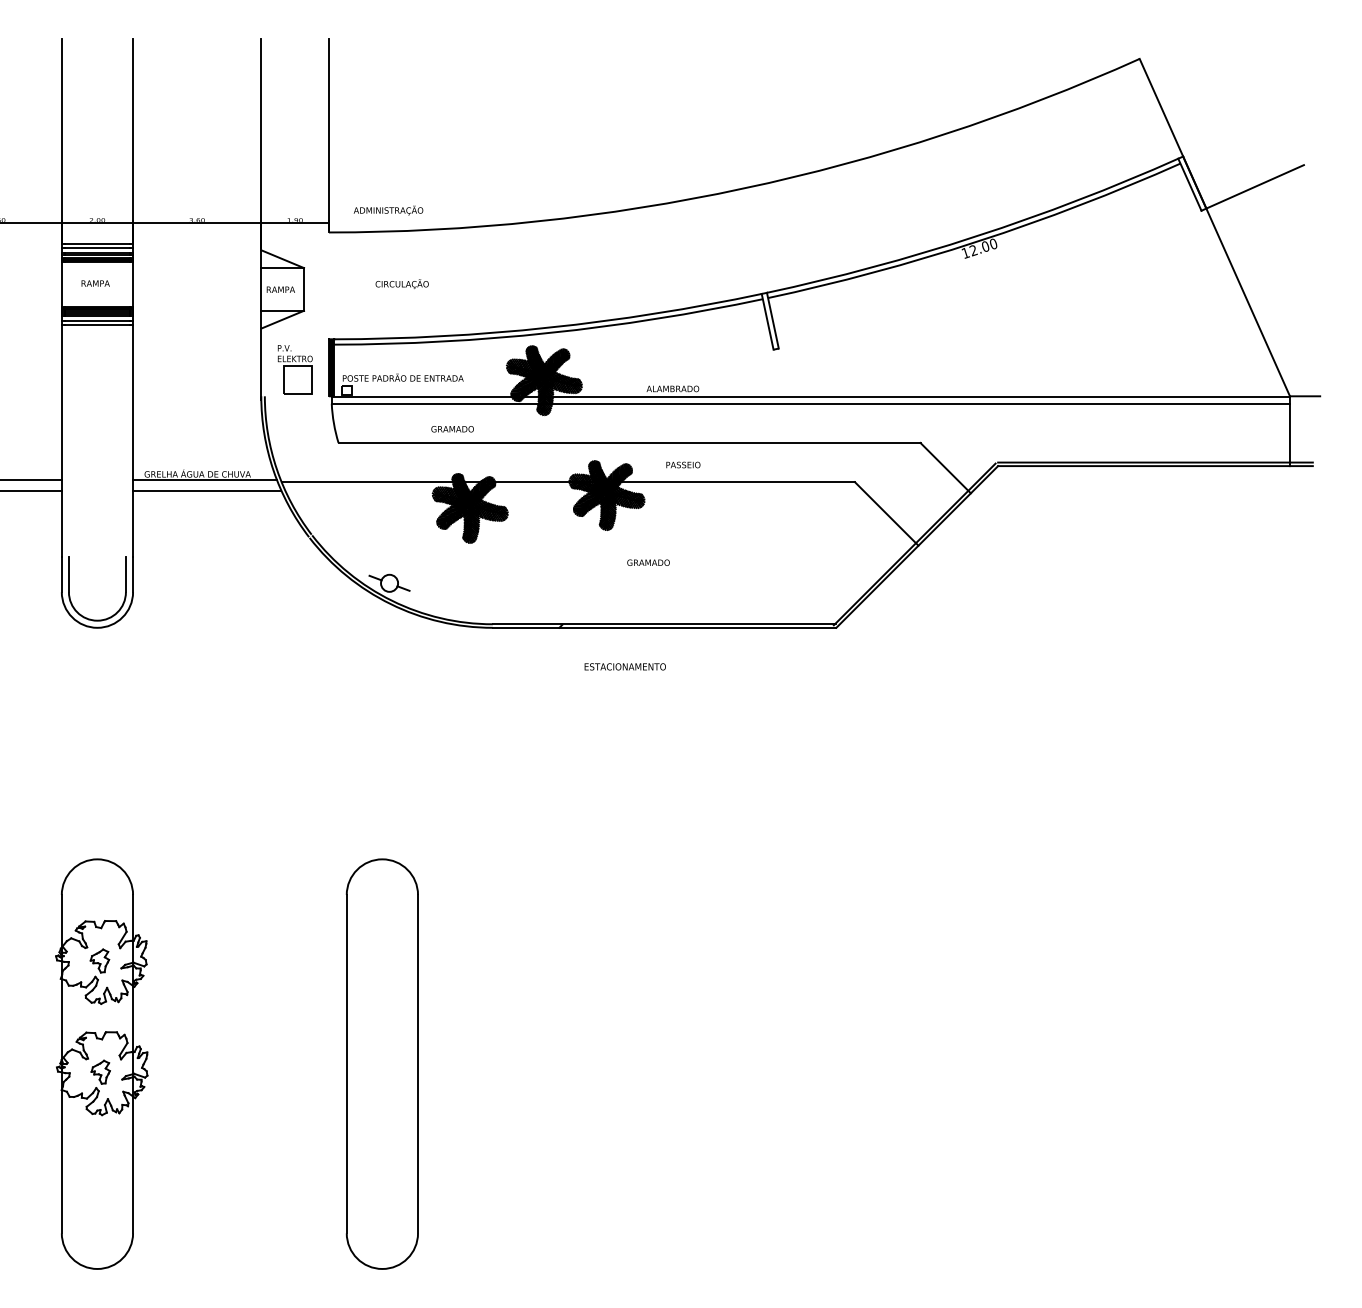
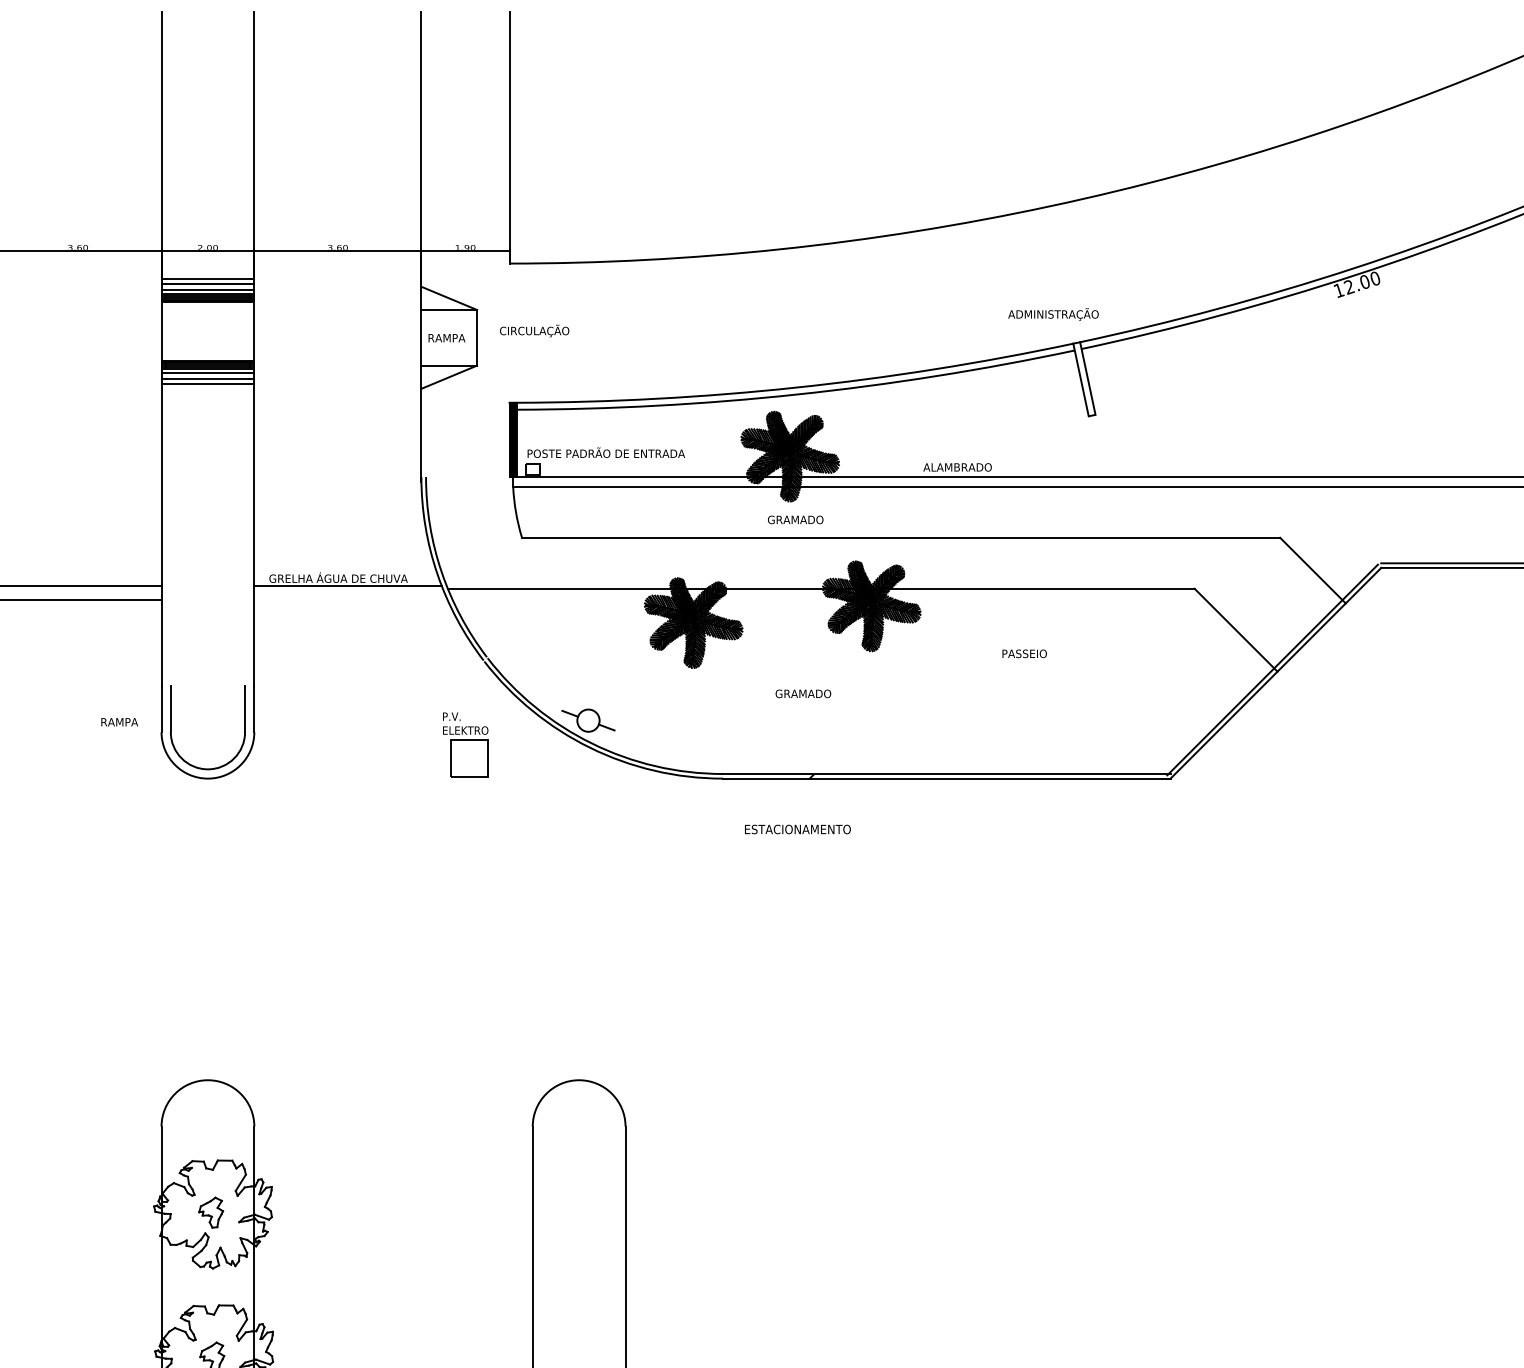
text: (388, 210) -> (1053, 314), moved
text: (95, 283) -> (119, 722), moved
text: (401, 283) -> (533, 330), moved
part: (294, 369) -> (464, 744), moved
text: (452, 429) -> (795, 520), moved
text: (683, 464) -> (1024, 653), moved
line: (207, 490) -> (351, 599), removed
text: (648, 562) -> (803, 693), moved
text: (624, 666) -> (796, 829), moved

